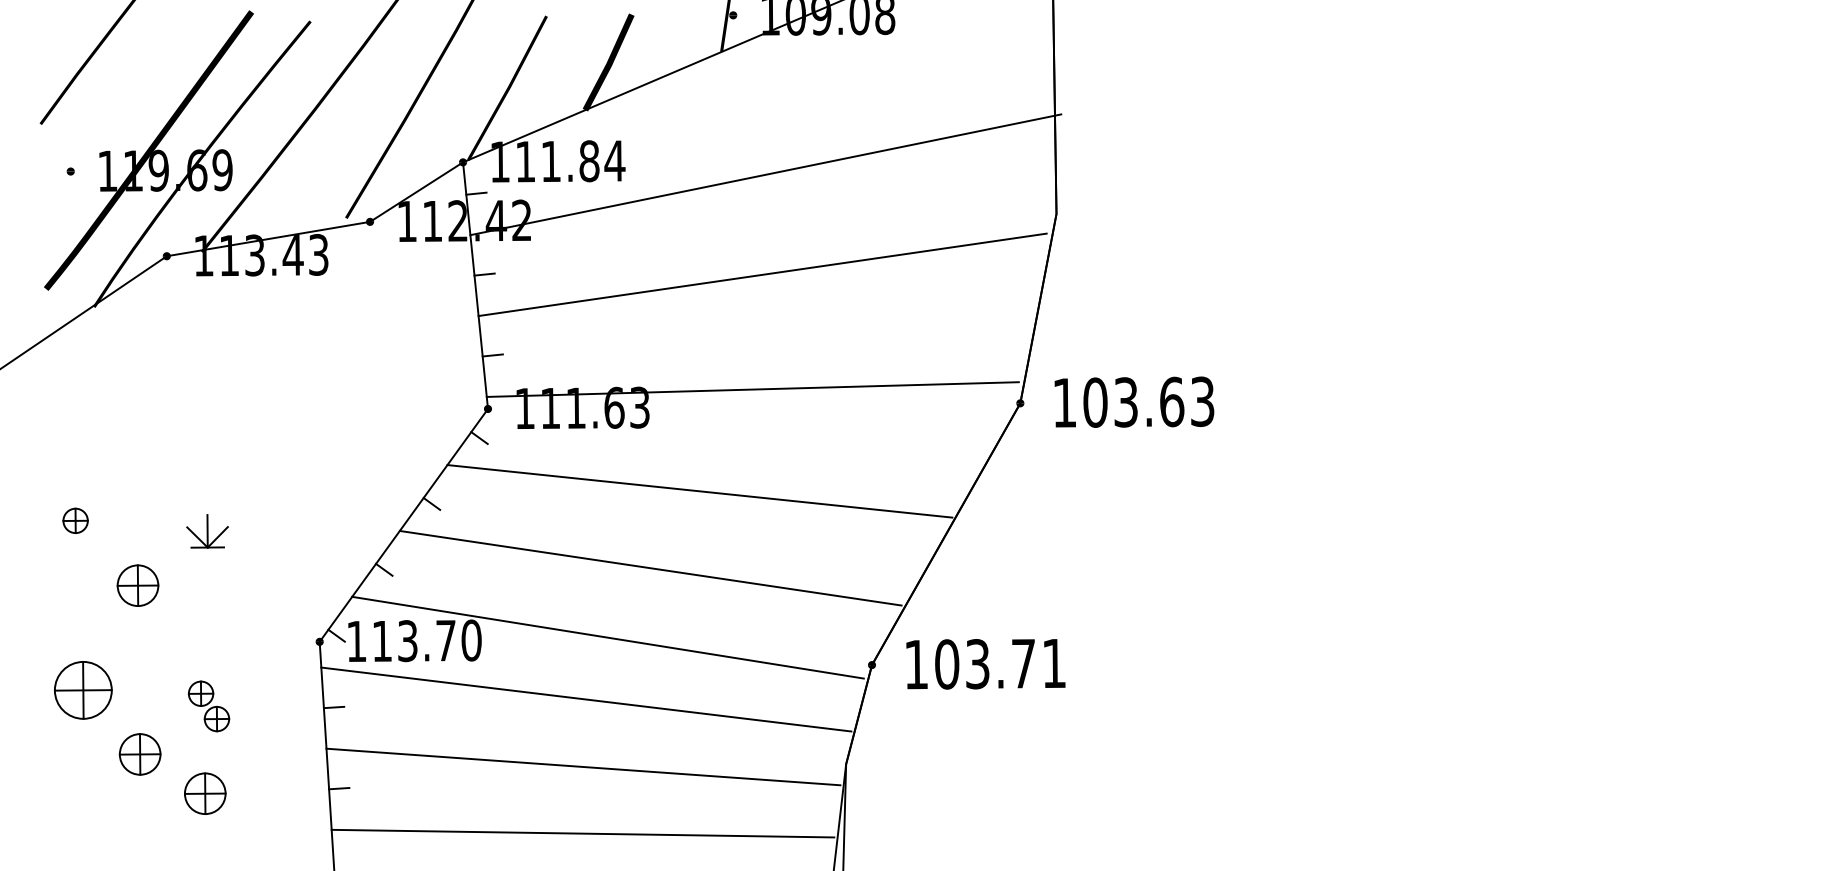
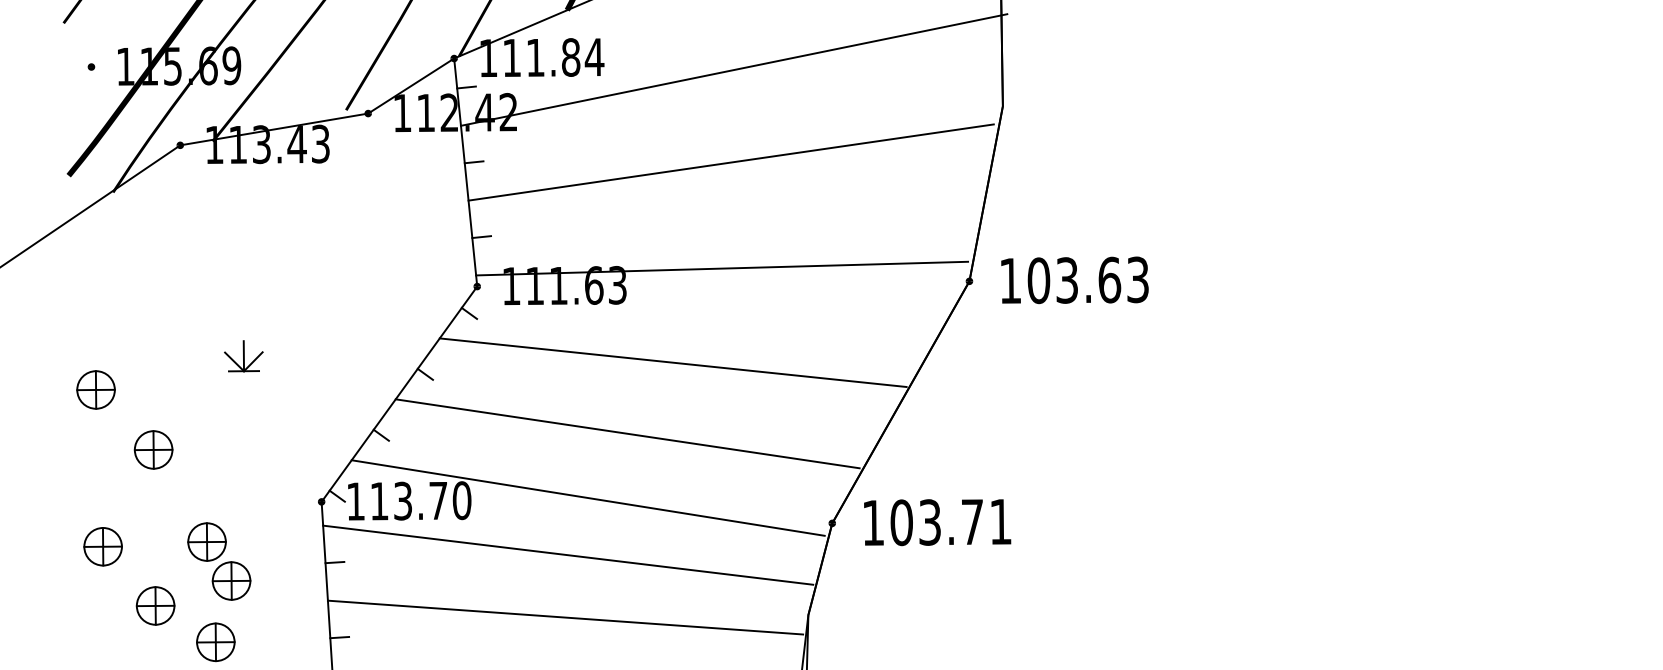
text: (158, 170) -> (172, 66), 119.69 -> 115.69
part: (75, 520) -> (95, 389), size x1.67
part: (207, 531) -> (243, 356), moved
part: (83, 690) -> (103, 546), size x0.71
part: (208, 706) -> (218, 561), size x1.67

